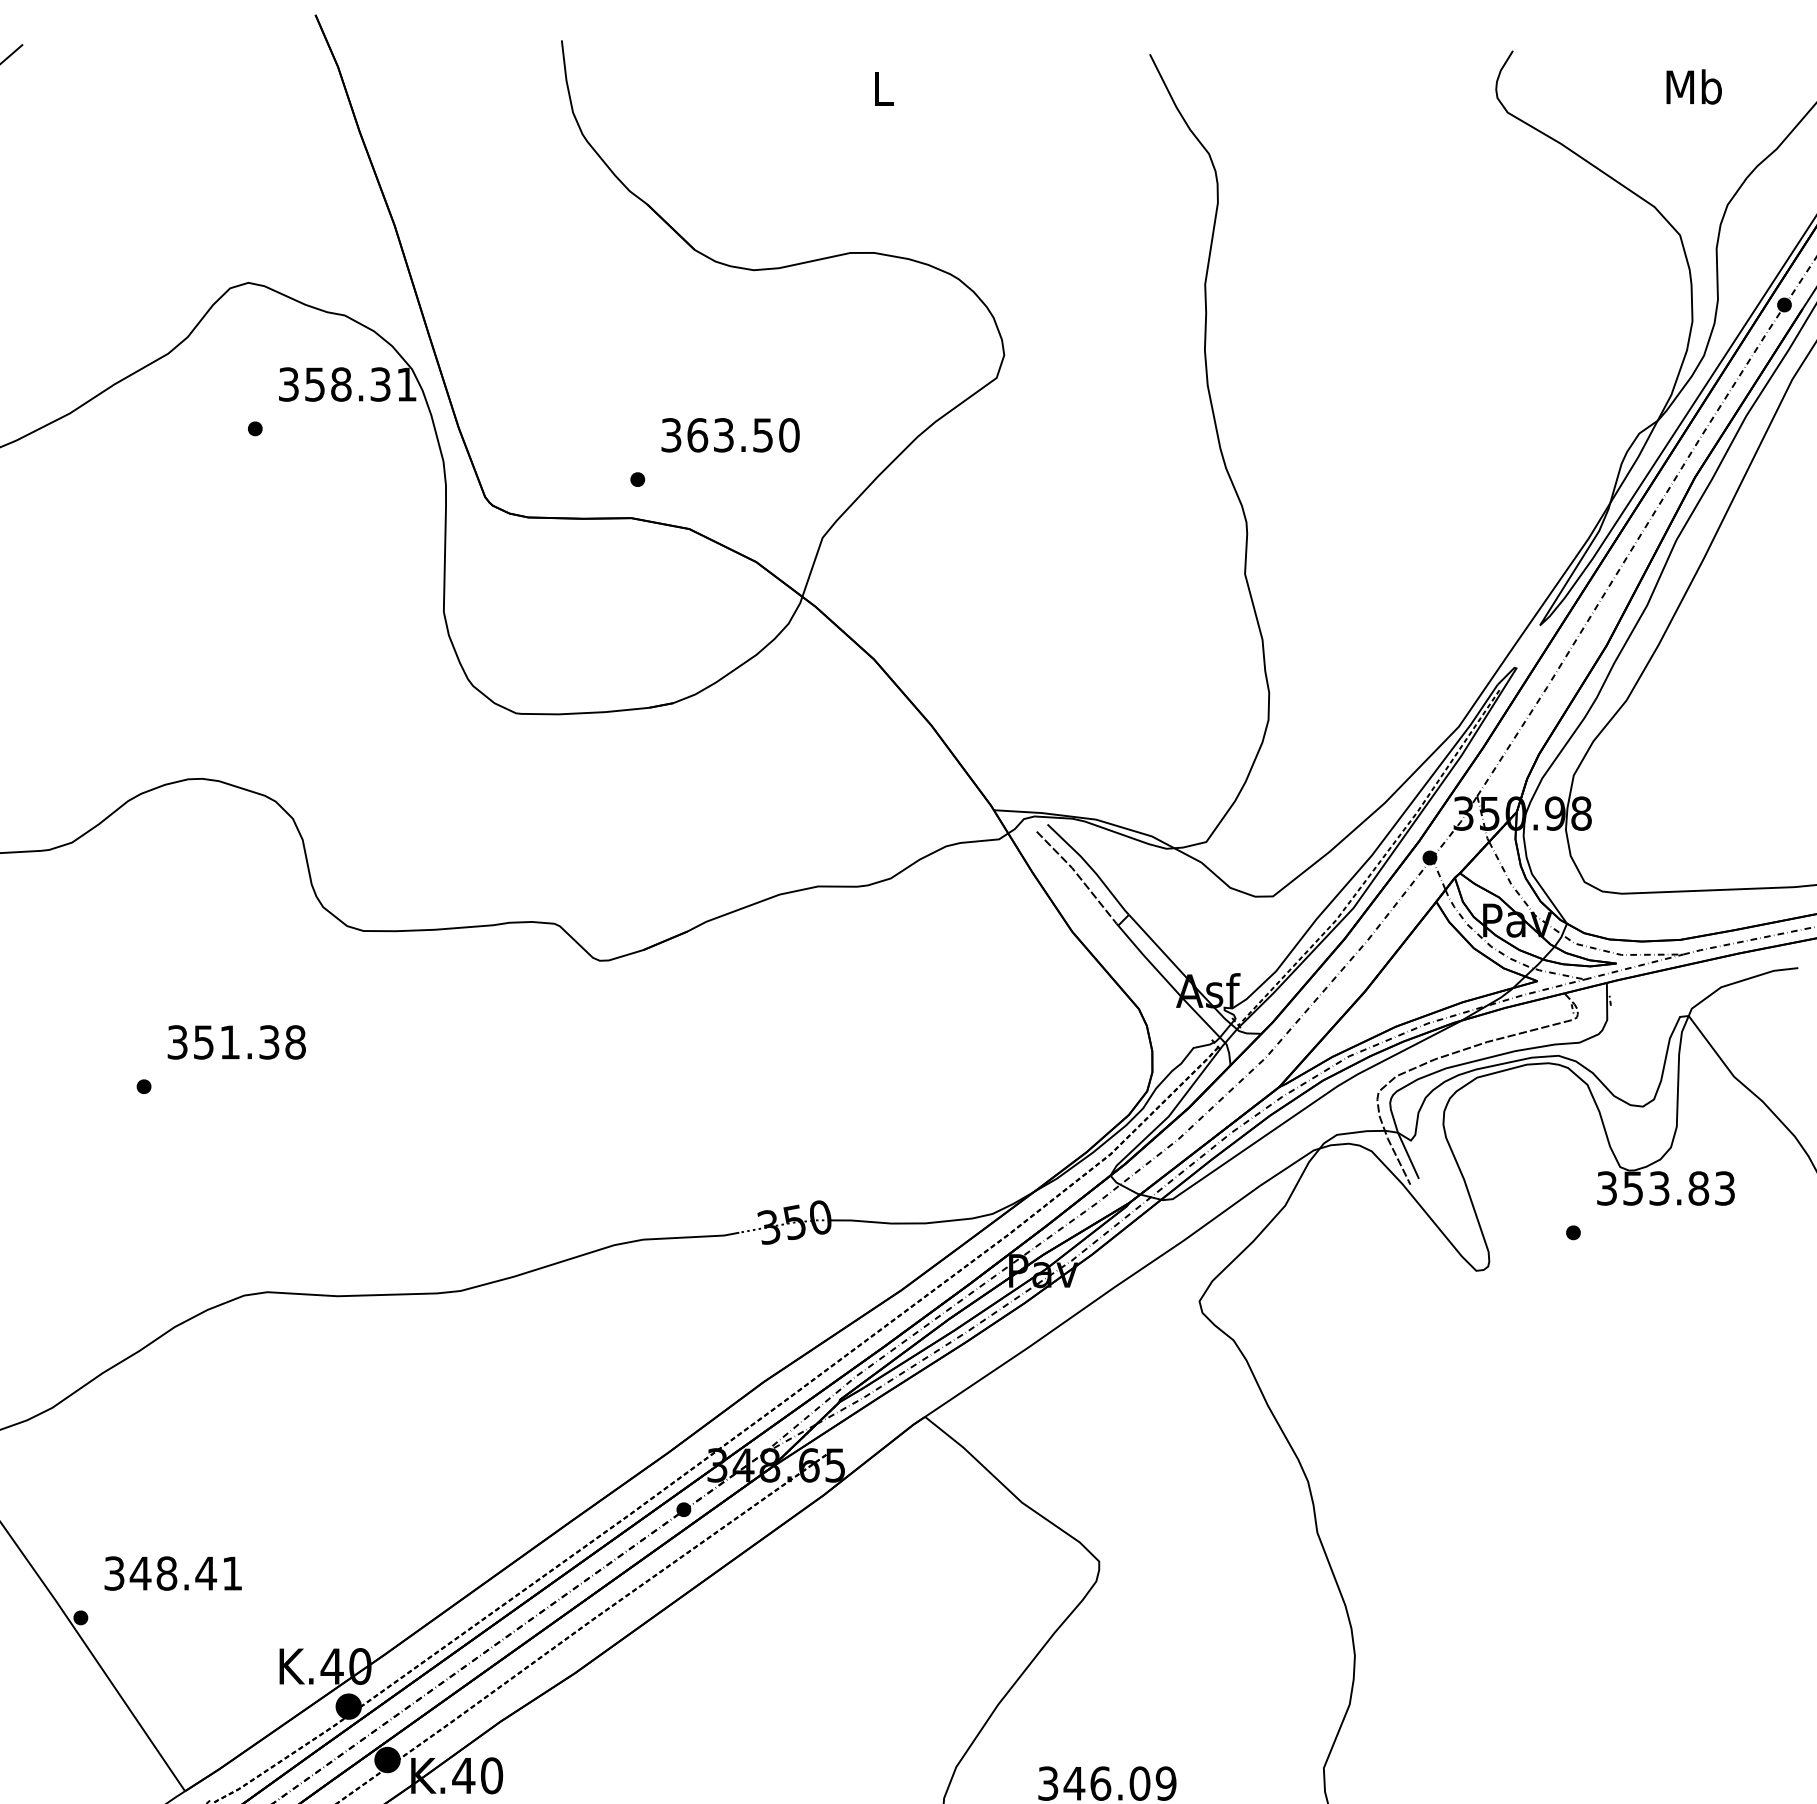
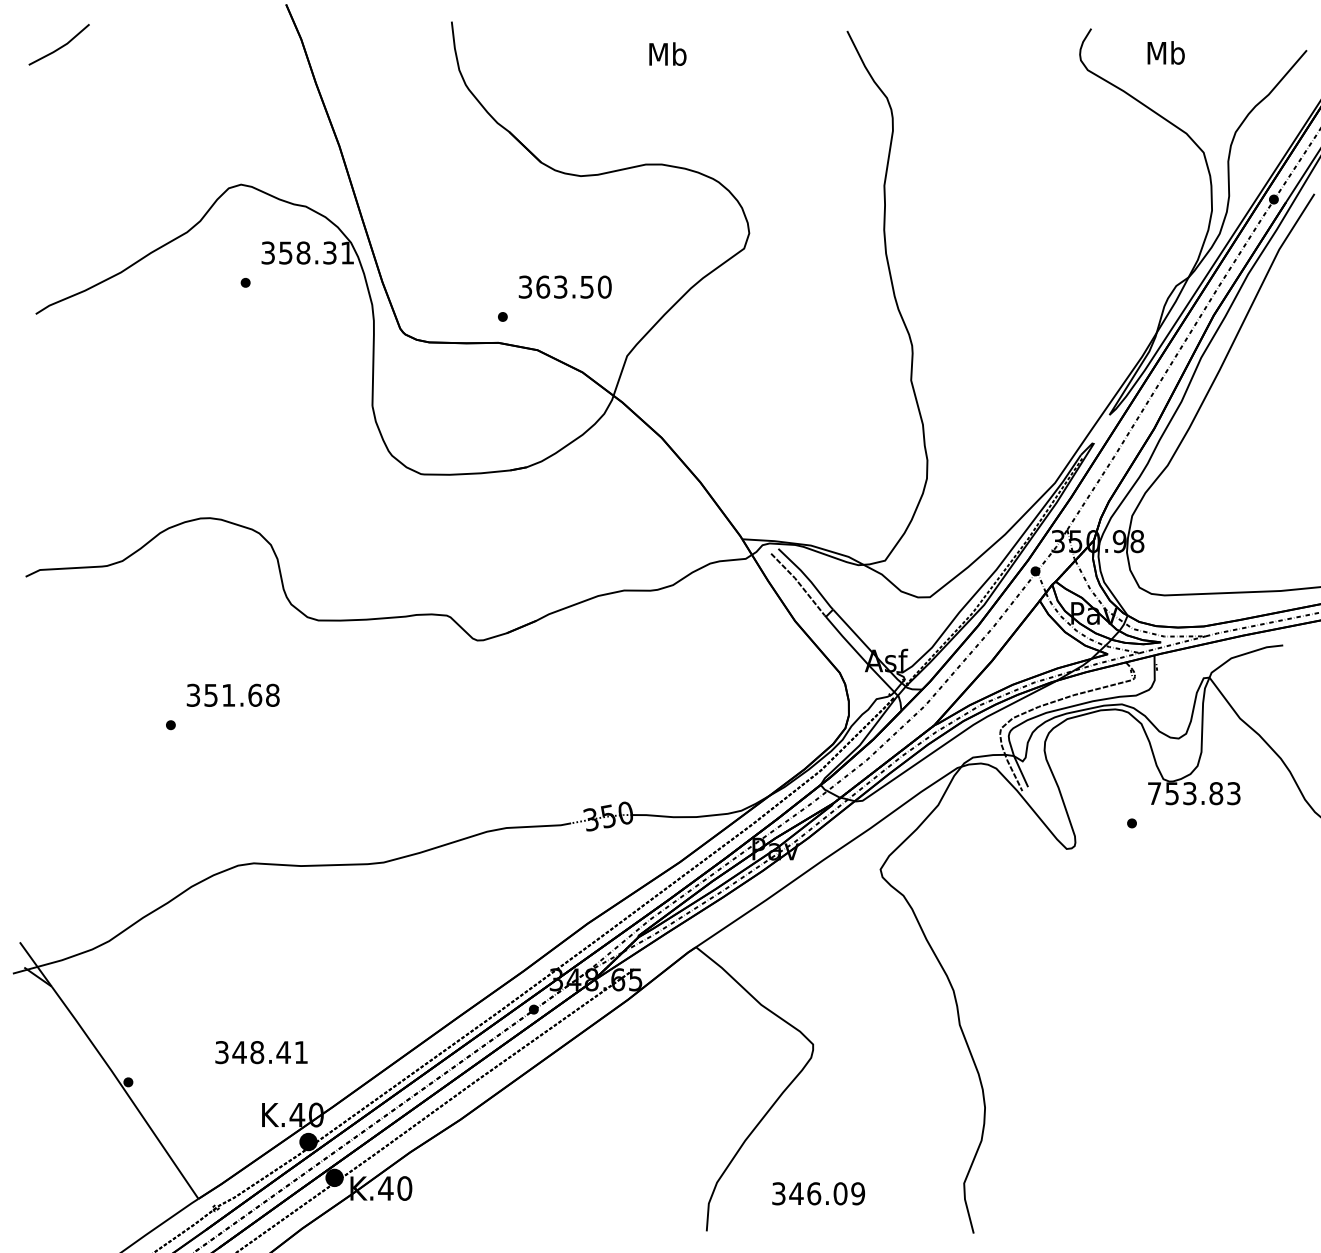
text: (1693, 86) -> (1165, 52), moved
text: (882, 87) -> (667, 53), L -> Mb
text: (269, 1041) -> (255, 694), 351.38 -> 351.68
text: (1606, 1188) -> (1154, 793), 353.83 -> 753.83
text: (173, 1573) -> (261, 1052), moved

